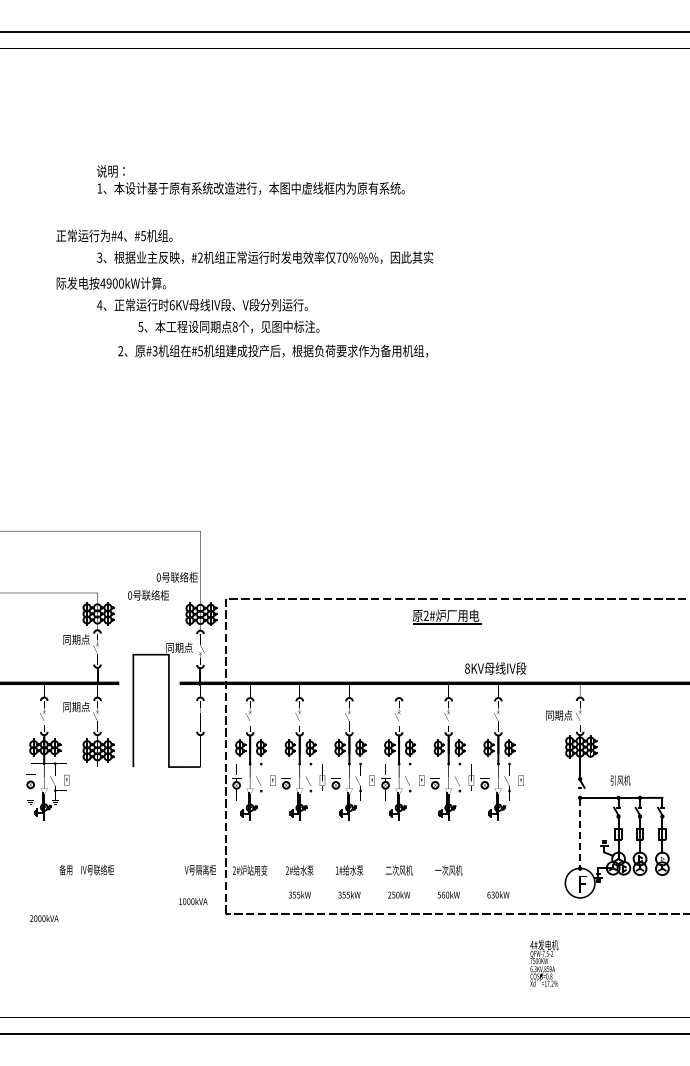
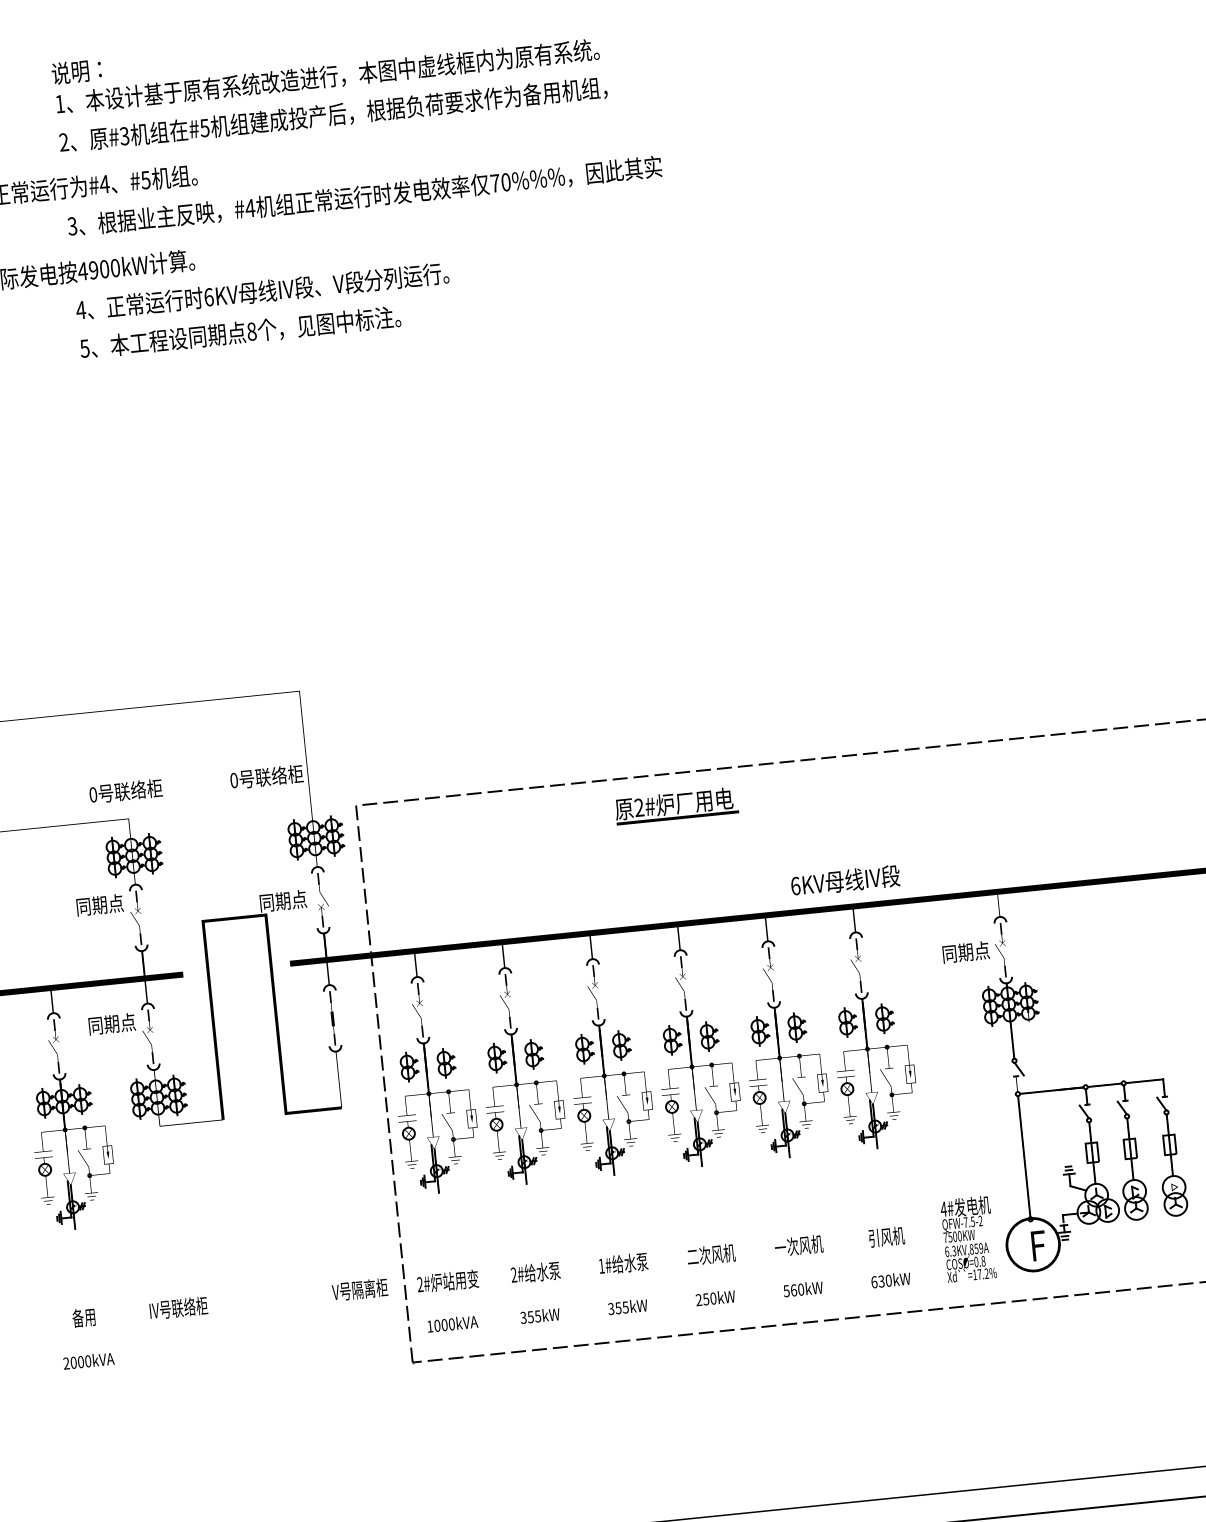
text: (200, 257) -> (250, 207), #2 -> #4
text: (228, 326) -> (239, 332), moved
text: (273, 350) -> (333, 113), moved
text: (148, 595) -> (125, 791), moved
text: (446, 616) -> (675, 805), moved
text: (467, 668) -> (795, 885), 8KV -> 6KV
text: (620, 780) -> (886, 1237), moved
line: (580, 833) -> (1024, 1157), dashed -> solid
text: (65, 870) -> (83, 1318), moved
text: (193, 901) -> (452, 1323), moved
text: (44, 918) -> (89, 1360), moved
text: (544, 963) -> (969, 1239), moved

